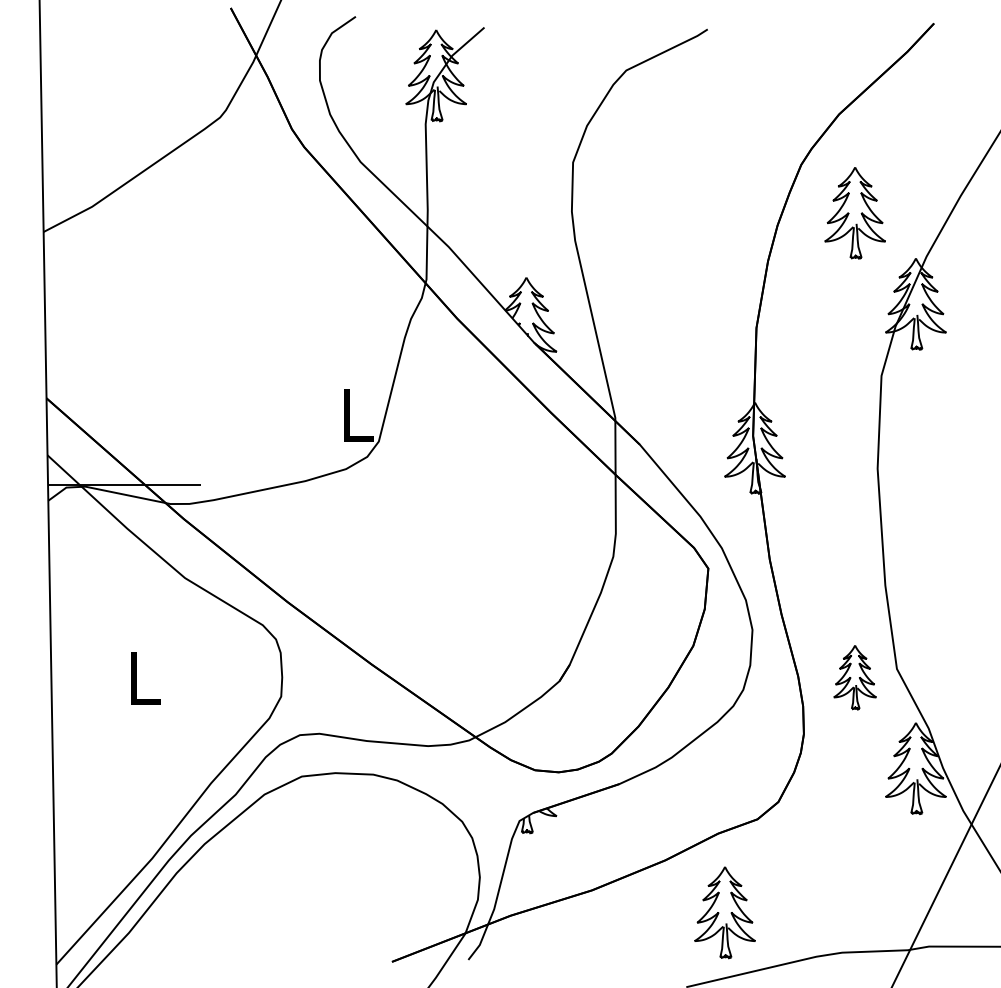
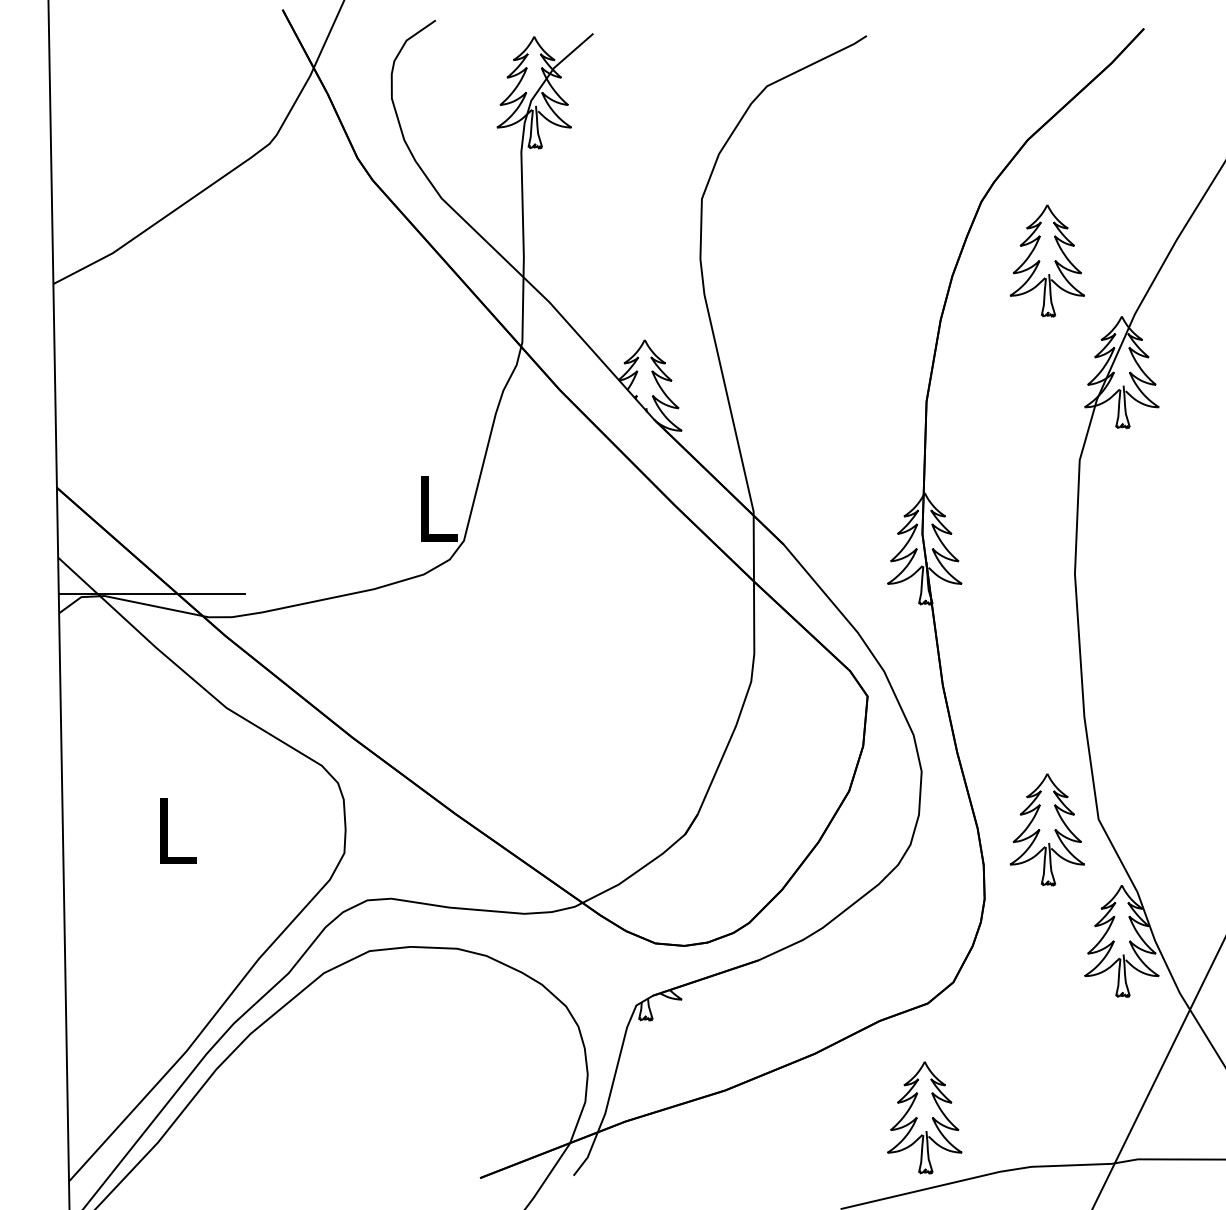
part: (854, 677) -> (1046, 829), size x1.43
part: (724, 912) -> (924, 1117), moved

